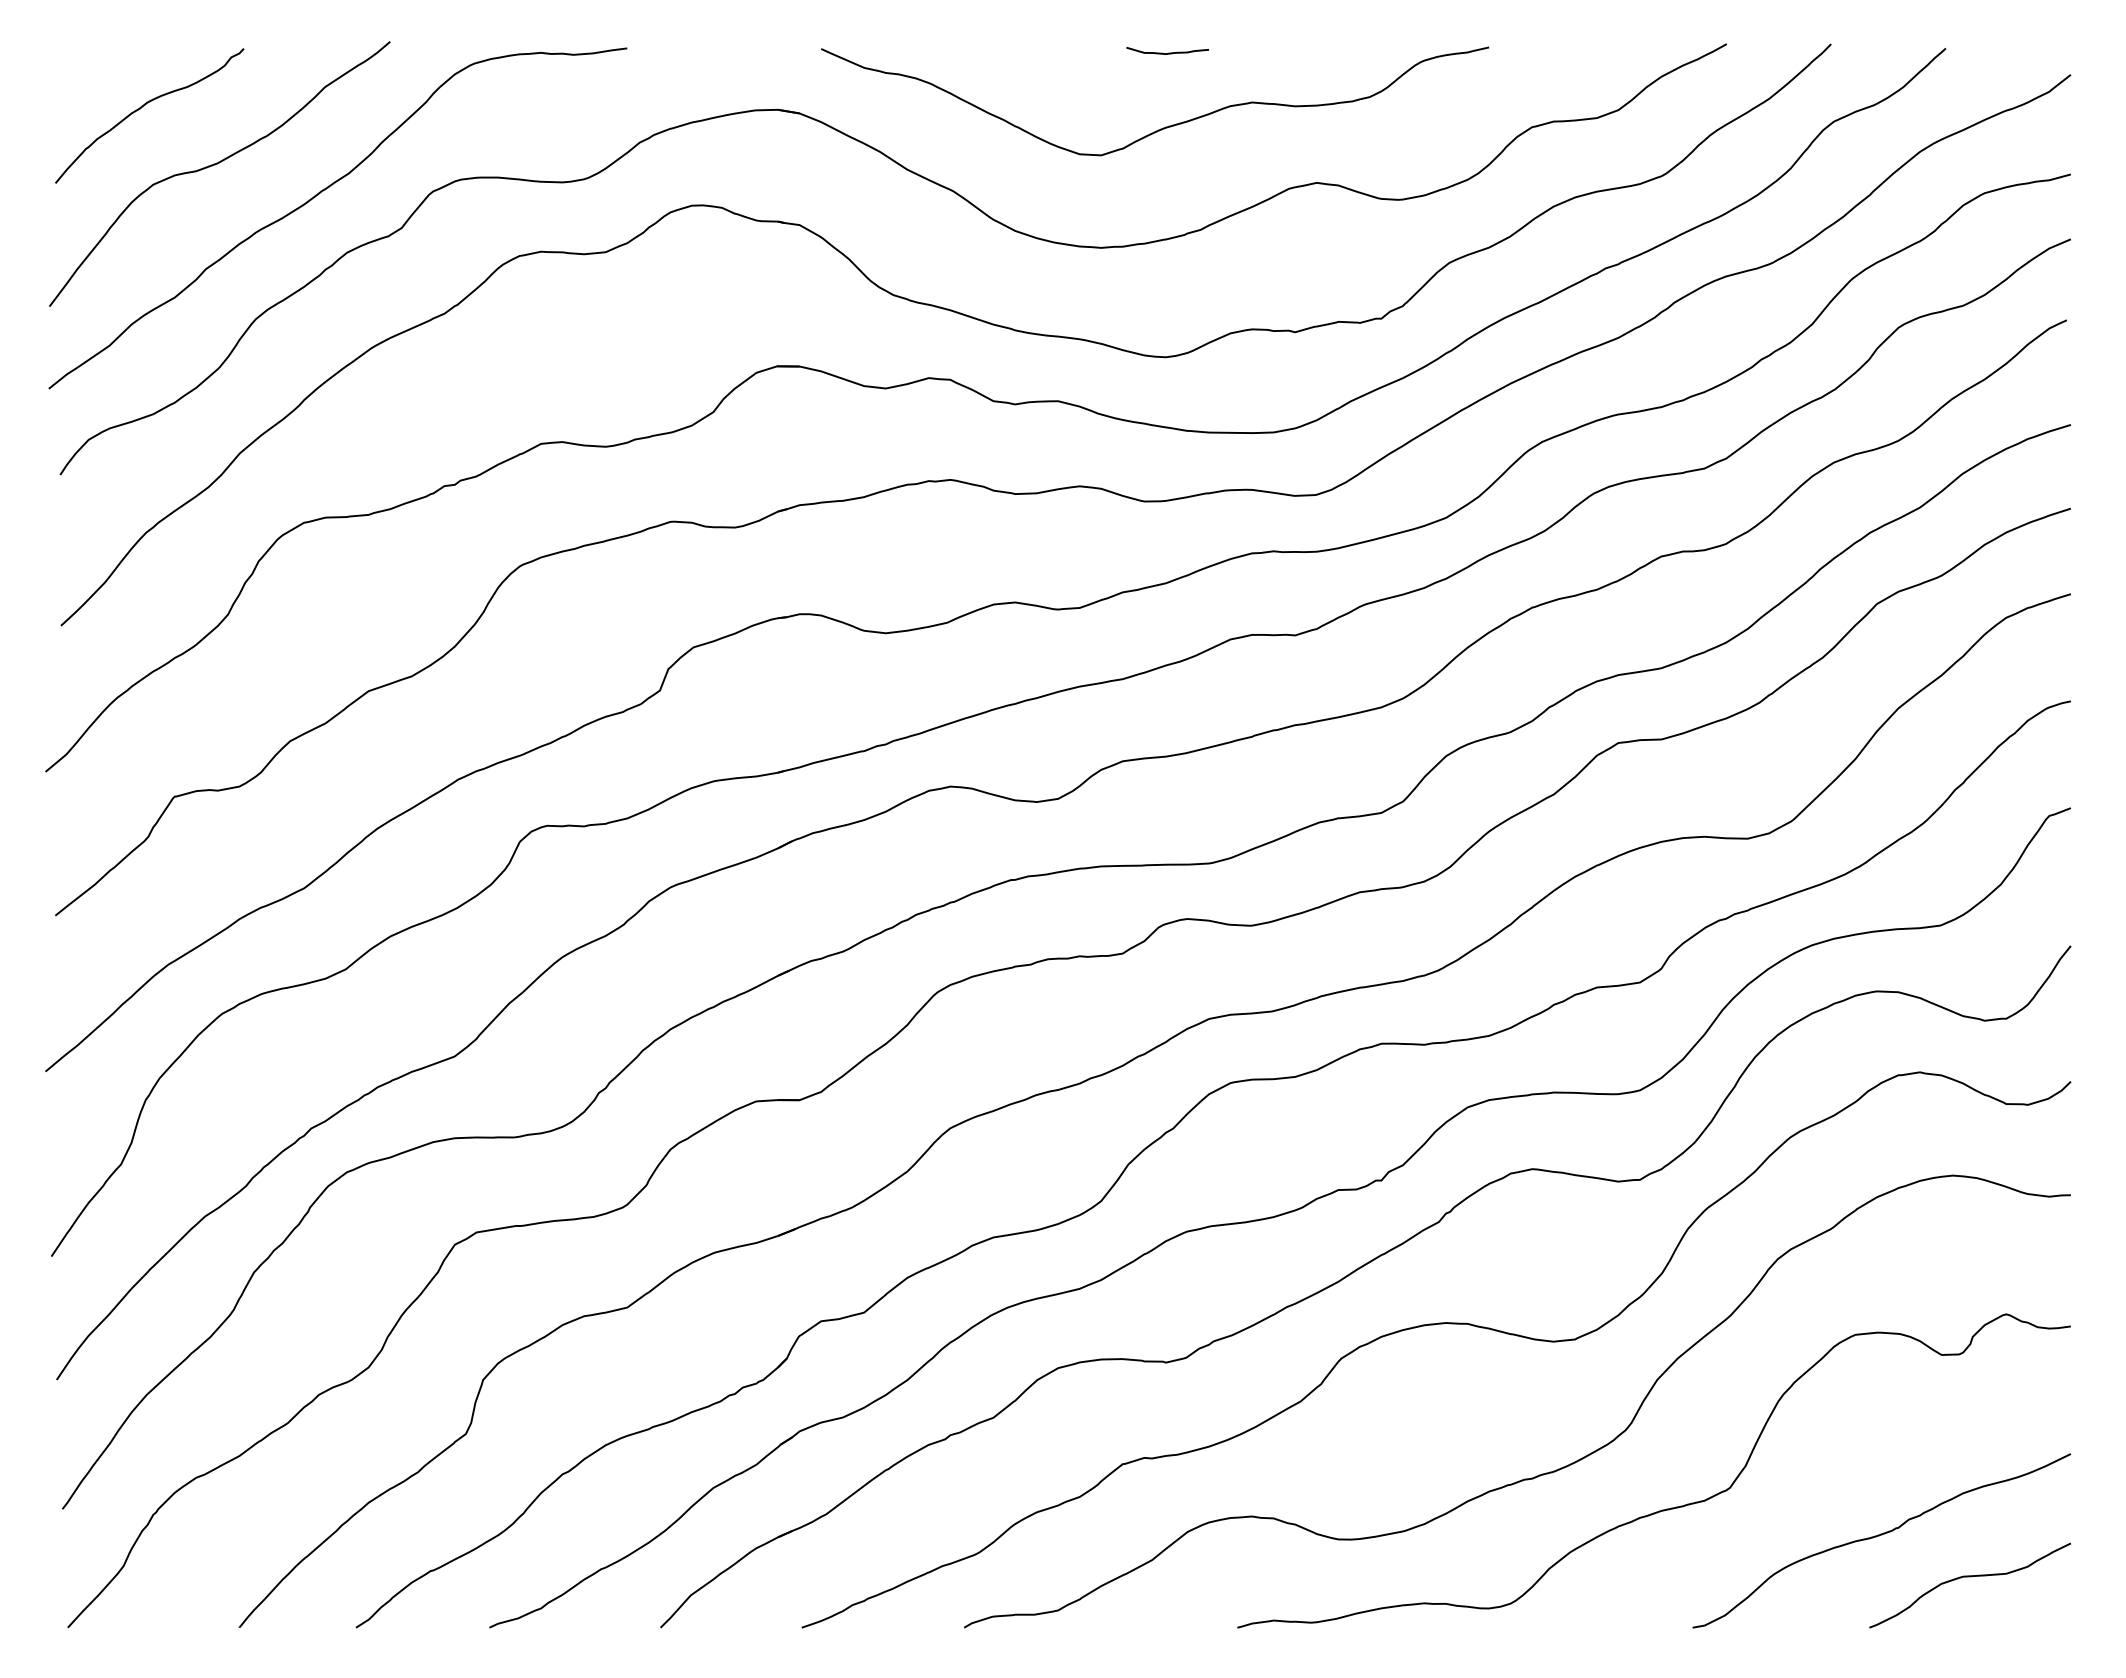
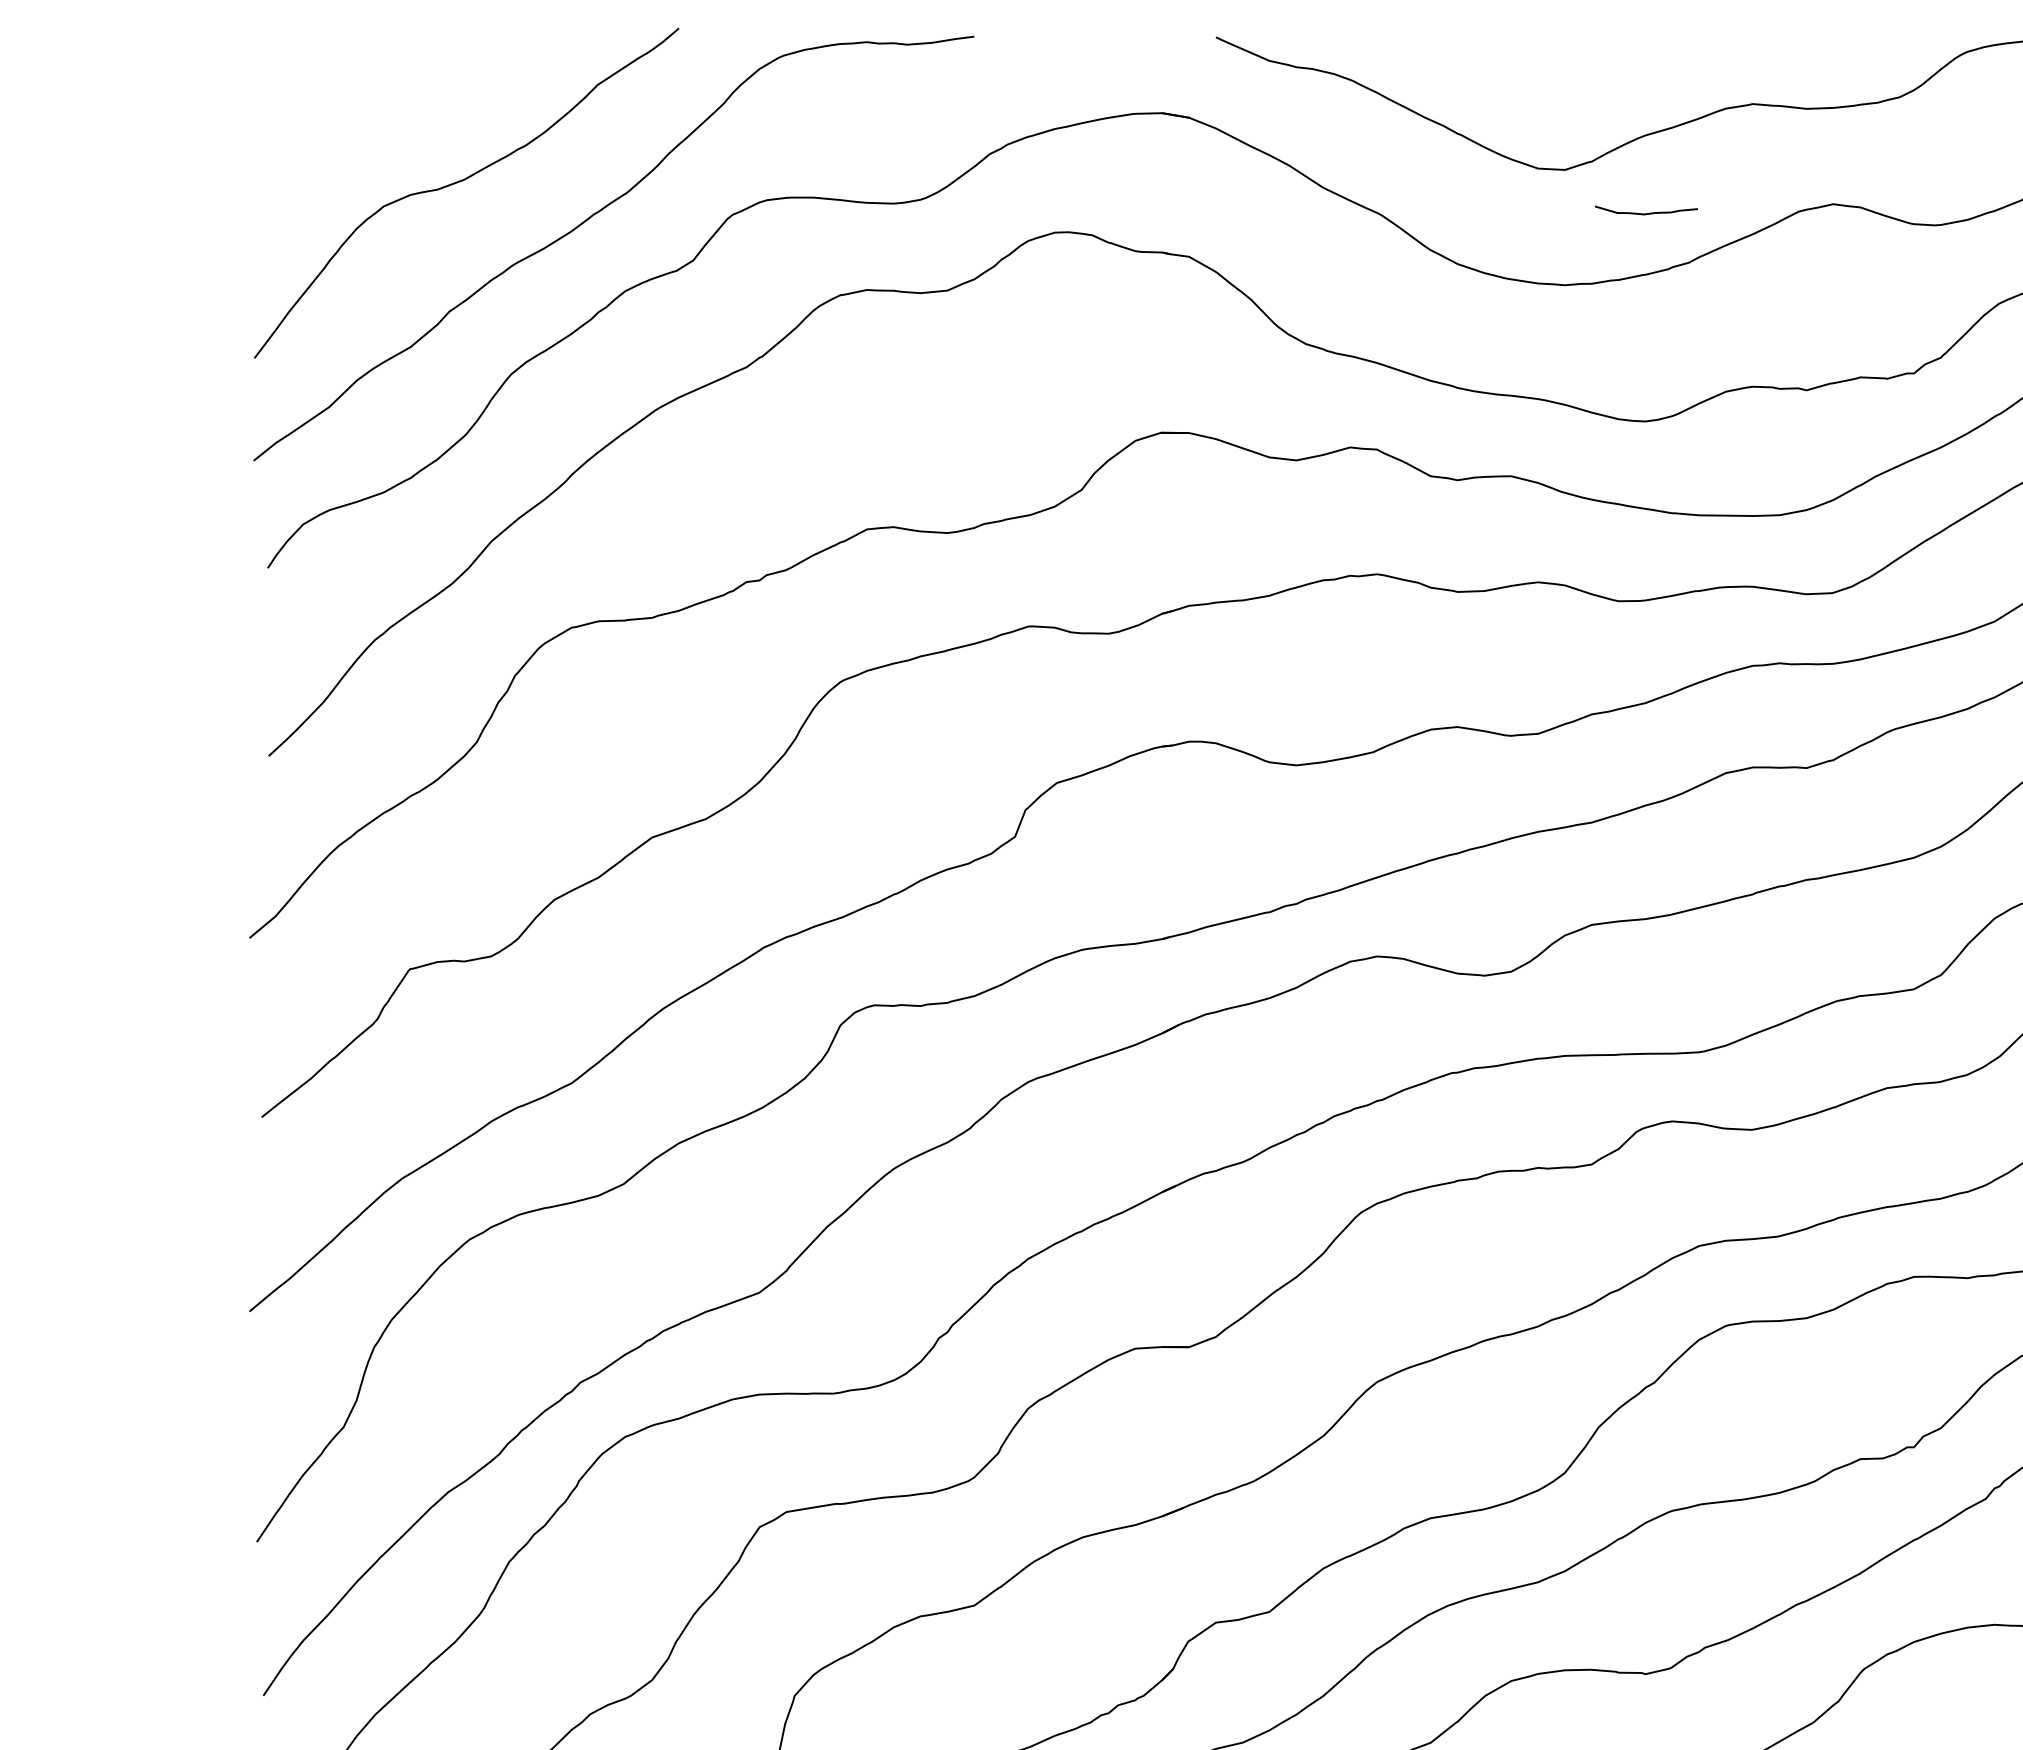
curve: (1168, 52) -> (1647, 212), moved
curve: (144, 106) -> (372, 109), removed

